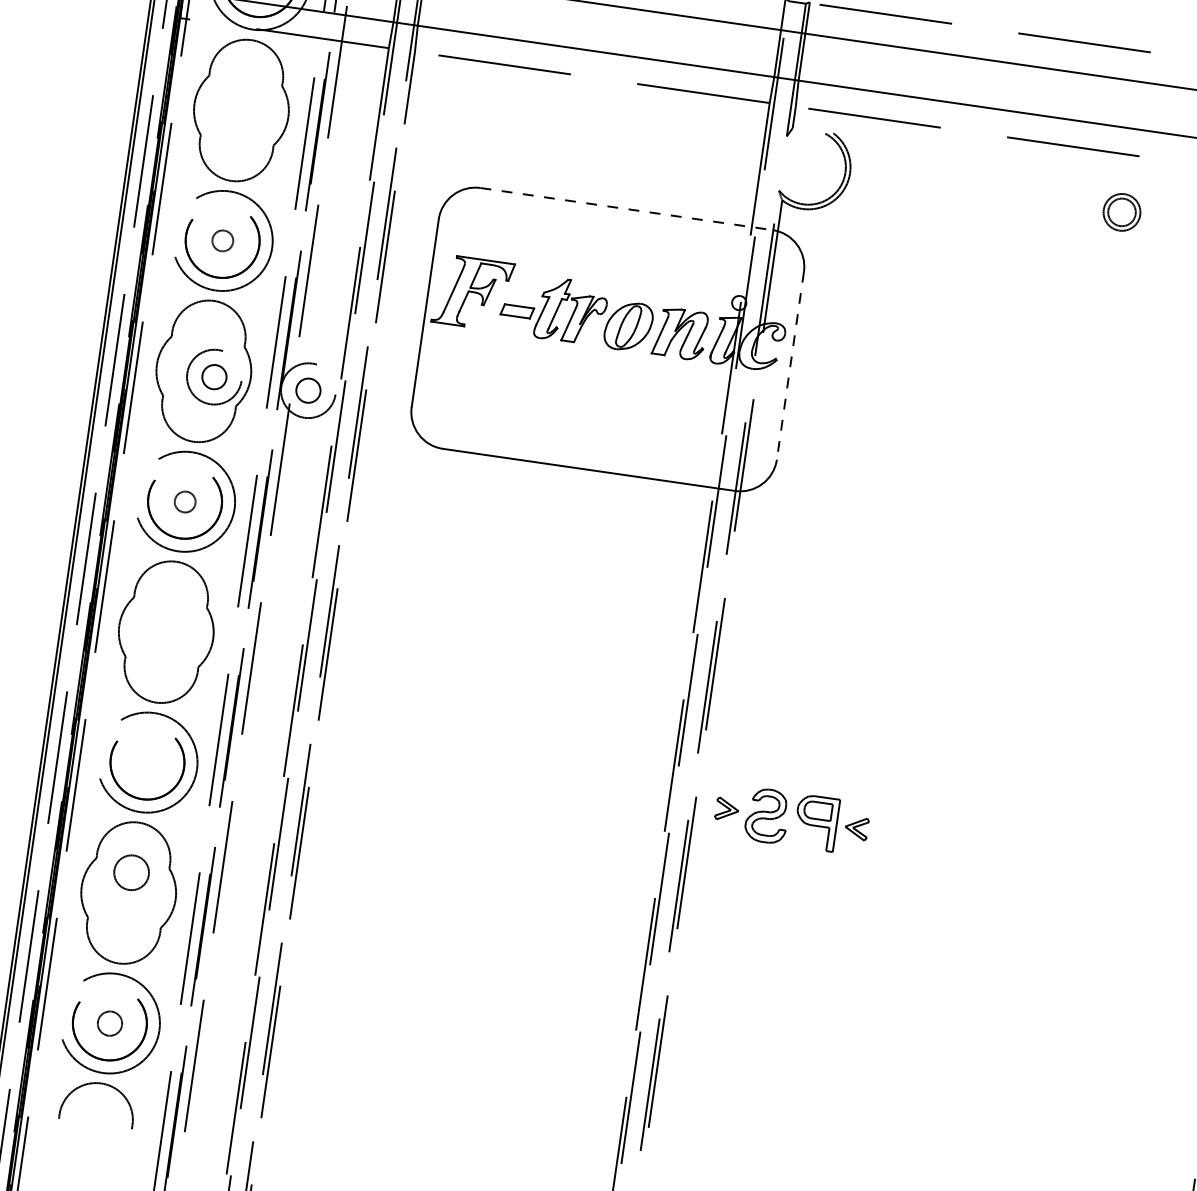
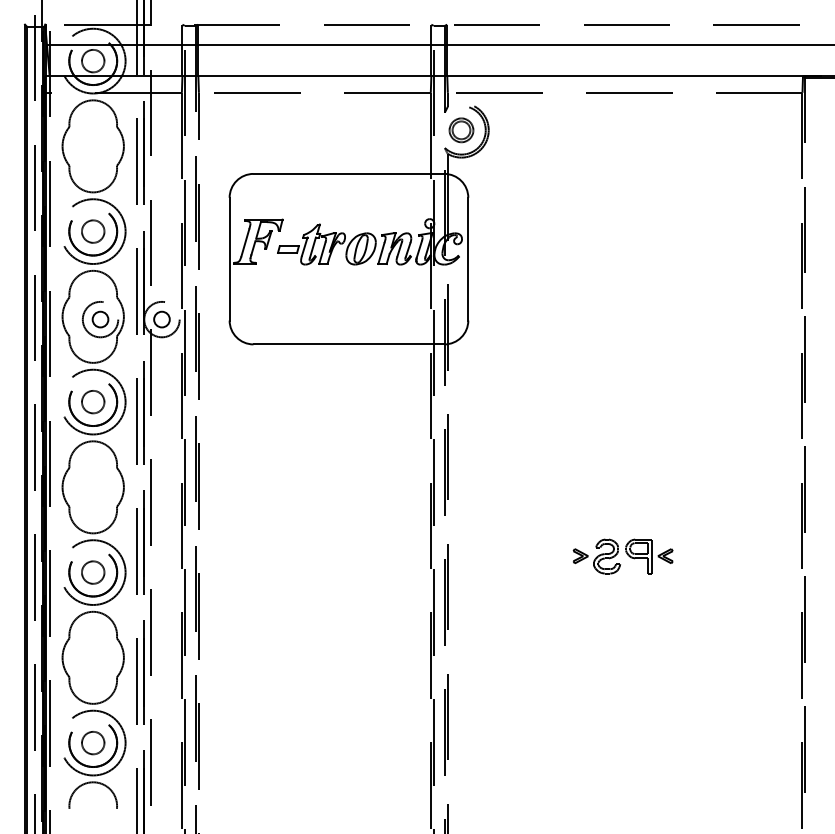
line: (627, 208) -> (349, 173), dashed -> solid
part: (1121, 212) -> (461, 130), moved
circle: (223, 240) -> (93, 231), size x1.67
line: (790, 366) -> (468, 259), dashed -> solid
circle: (185, 502) -> (93, 402), size x1.67
part: (790, 819) -> (622, 556), moved
circle: (132, 872) -> (93, 572), moved
circle: (110, 1024) -> (93, 743), size x1.43

